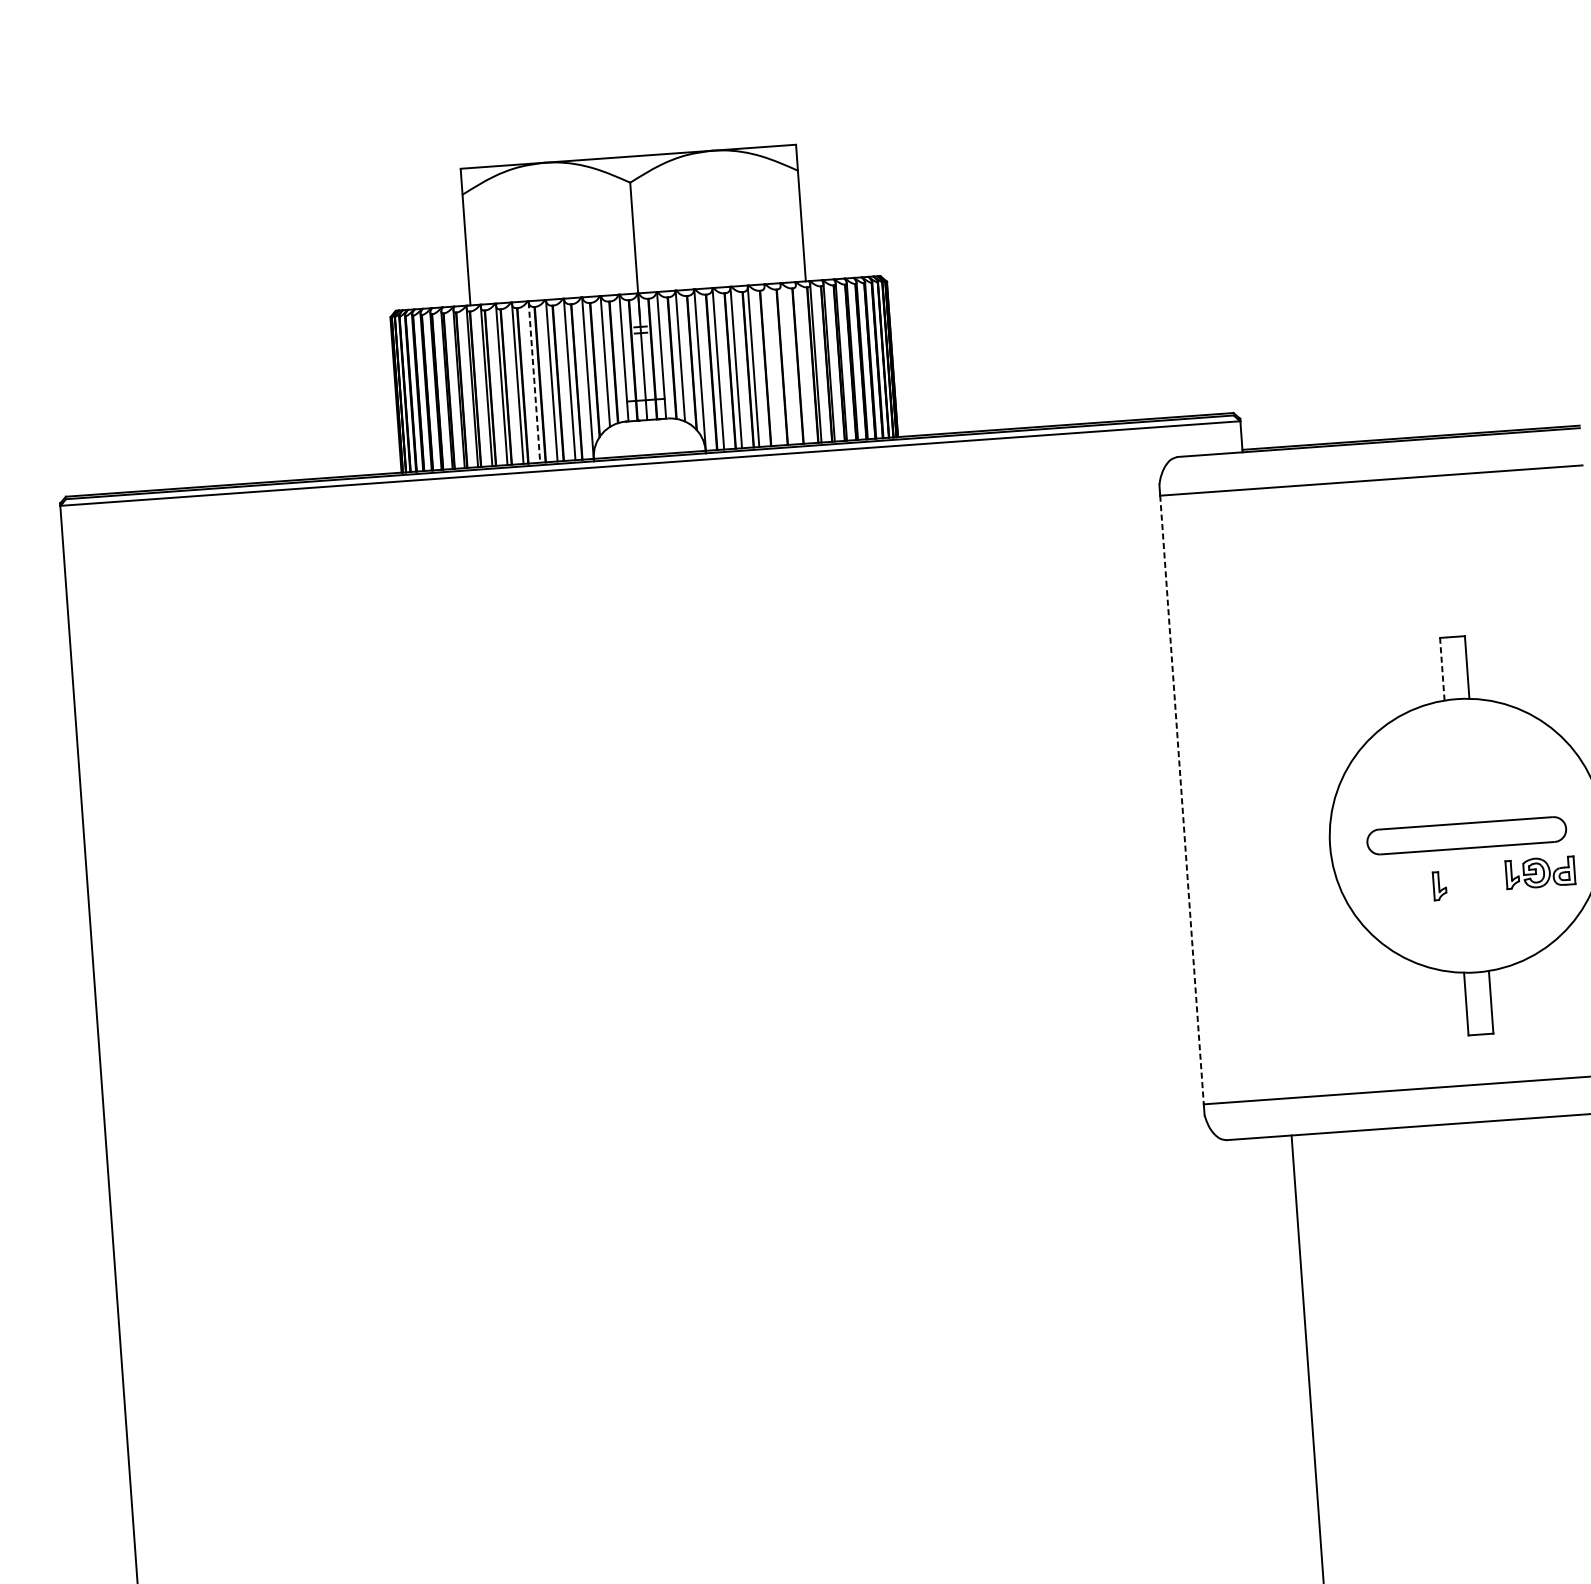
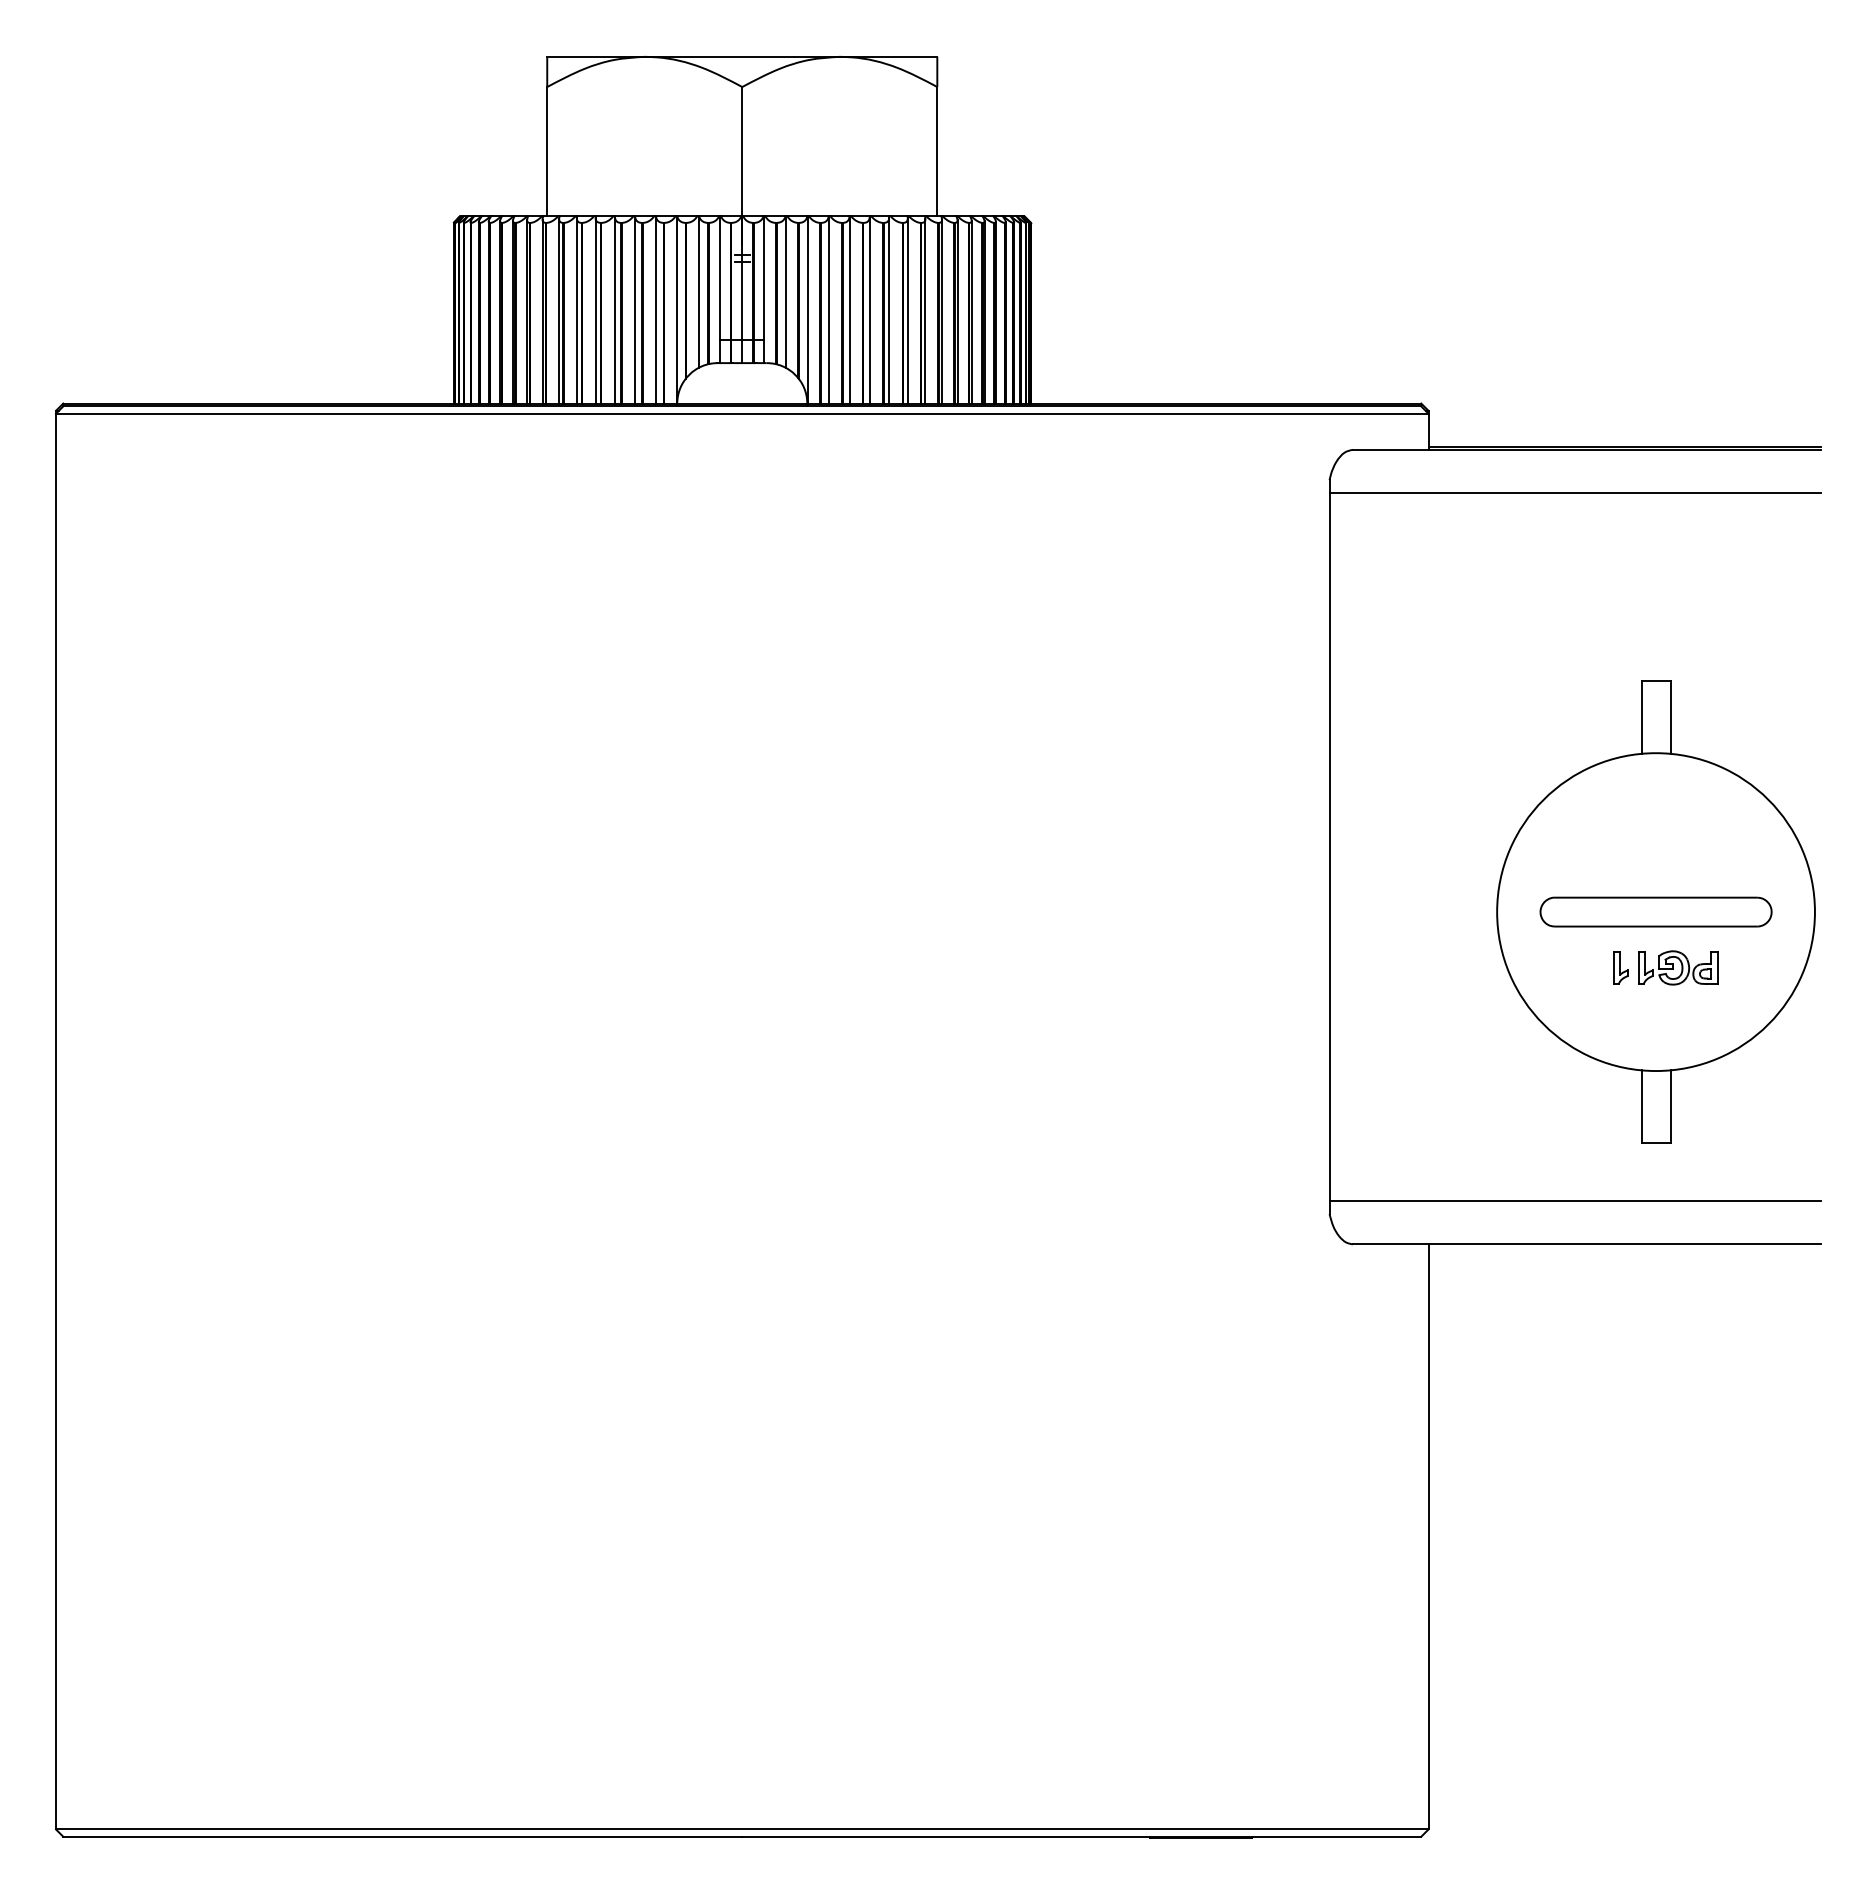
line: (786, 364) -> (907, 310), added
line: (801, 364) -> (925, 311), added
line: (770, 365) -> (889, 310), added
line: (534, 382) -> (614, 310), dashed -> solid
line: (1442, 668) -> (1641, 716), dashed -> solid
line: (1181, 800) -> (1329, 847), dashed -> solid
part: (1540, 872) -> (1678, 967), moved

